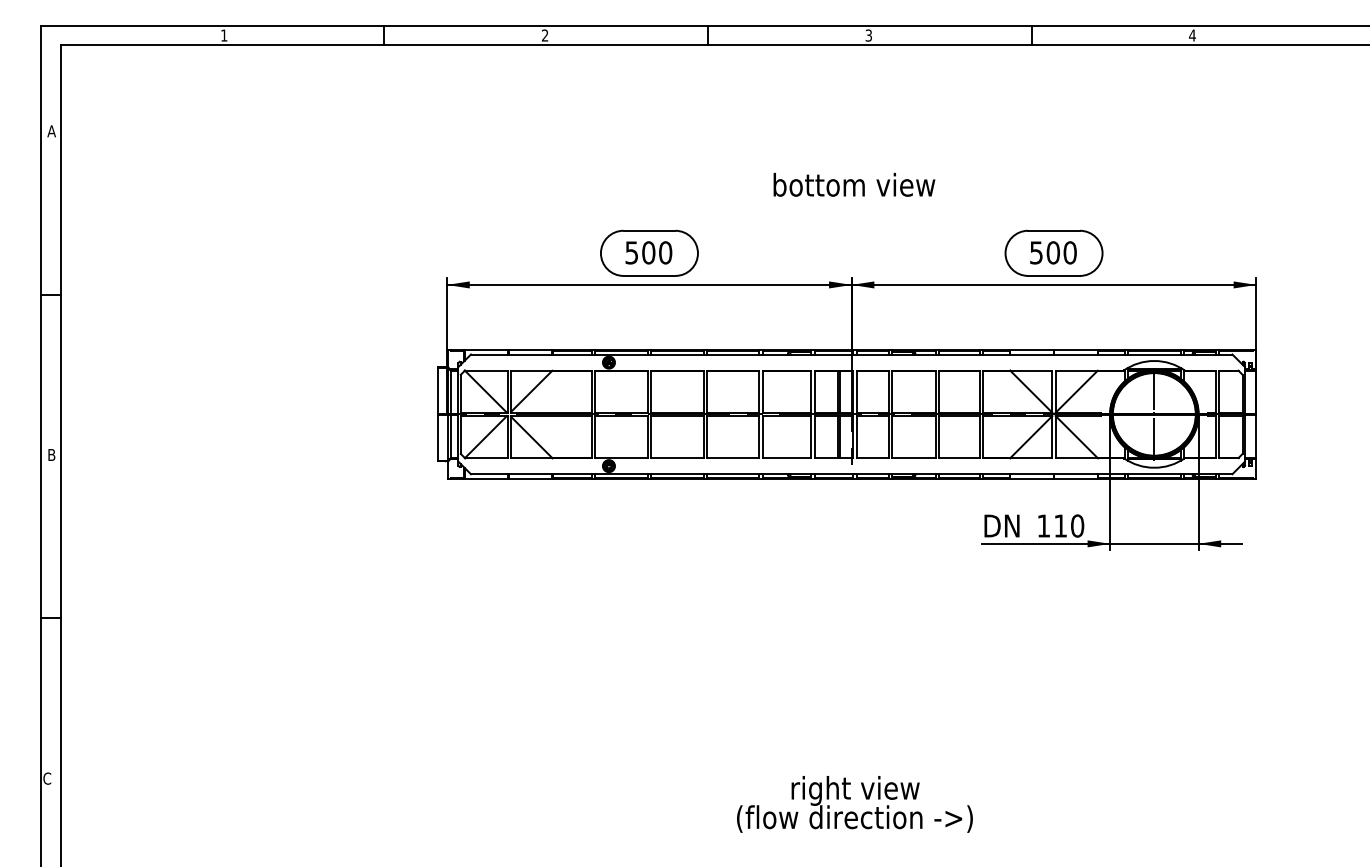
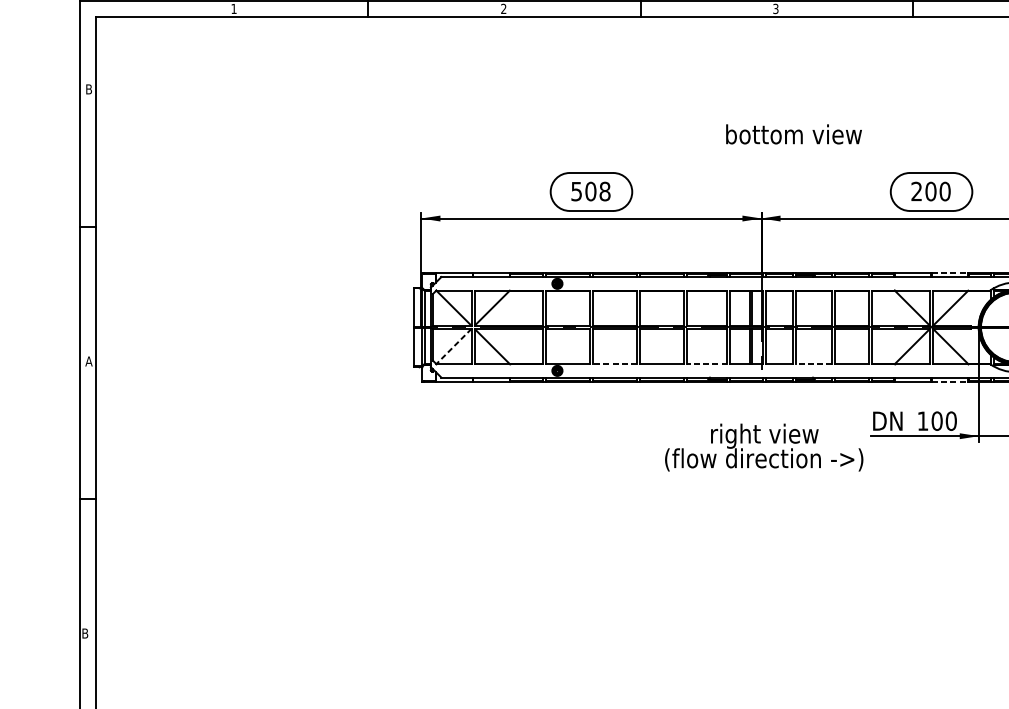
text: (51, 131) -> (88, 89), A -> B
text: (854, 184) -> (794, 134), moved
text: (665, 252) -> (604, 191), 500 -> 508
text: (1036, 252) -> (916, 191), 500 -> 200
line: (1076, 349) -> (950, 272), solid -> dashed
line: (486, 437) -> (454, 346), solid -> dashed
text: (51, 454) -> (88, 361), B -> A
line: (676, 458) -> (614, 364), solid -> dashed
line: (786, 458) -> (706, 364), solid -> dashed
line: (914, 458) -> (814, 364), solid -> dashed
line: (1076, 479) -> (950, 382), solid -> dashed
text: (1060, 525) -> (936, 420), 110 -> 100
text: (47, 778) -> (85, 633), C -> B
text: (854, 804) -> (763, 447), moved

